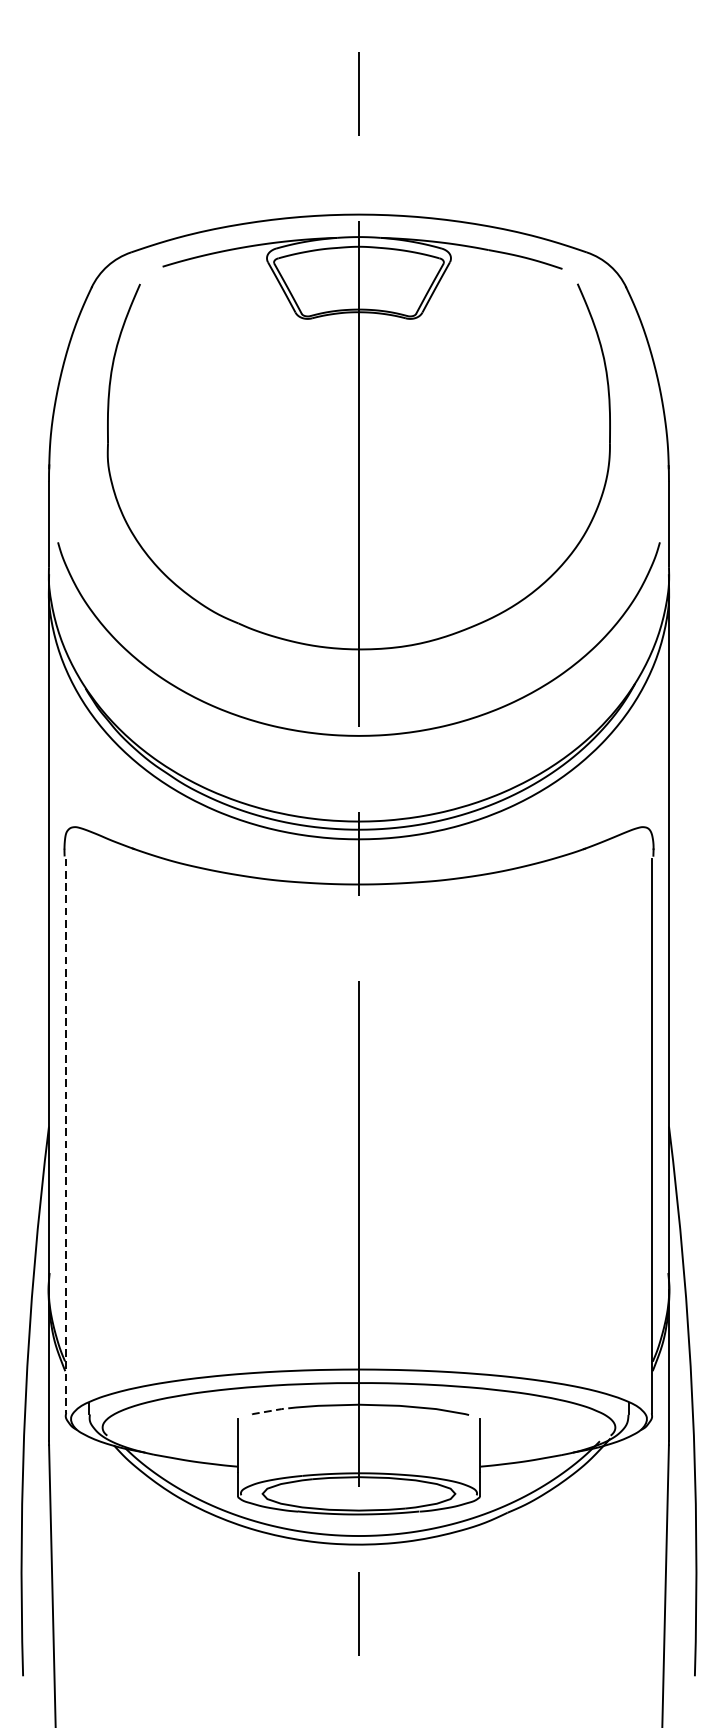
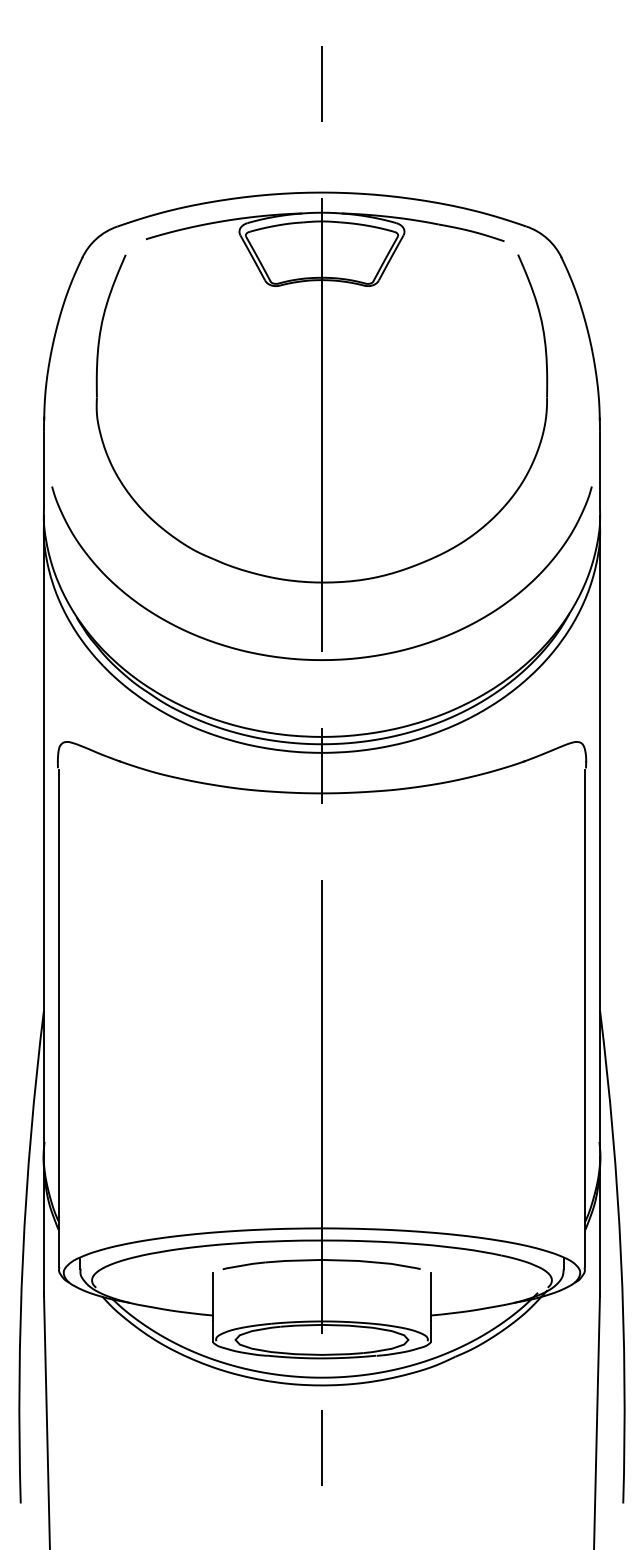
line: (66, 1135) -> (59, 1018), dashed -> solid
line: (271, 1410) -> (243, 1265), dashed -> solid

